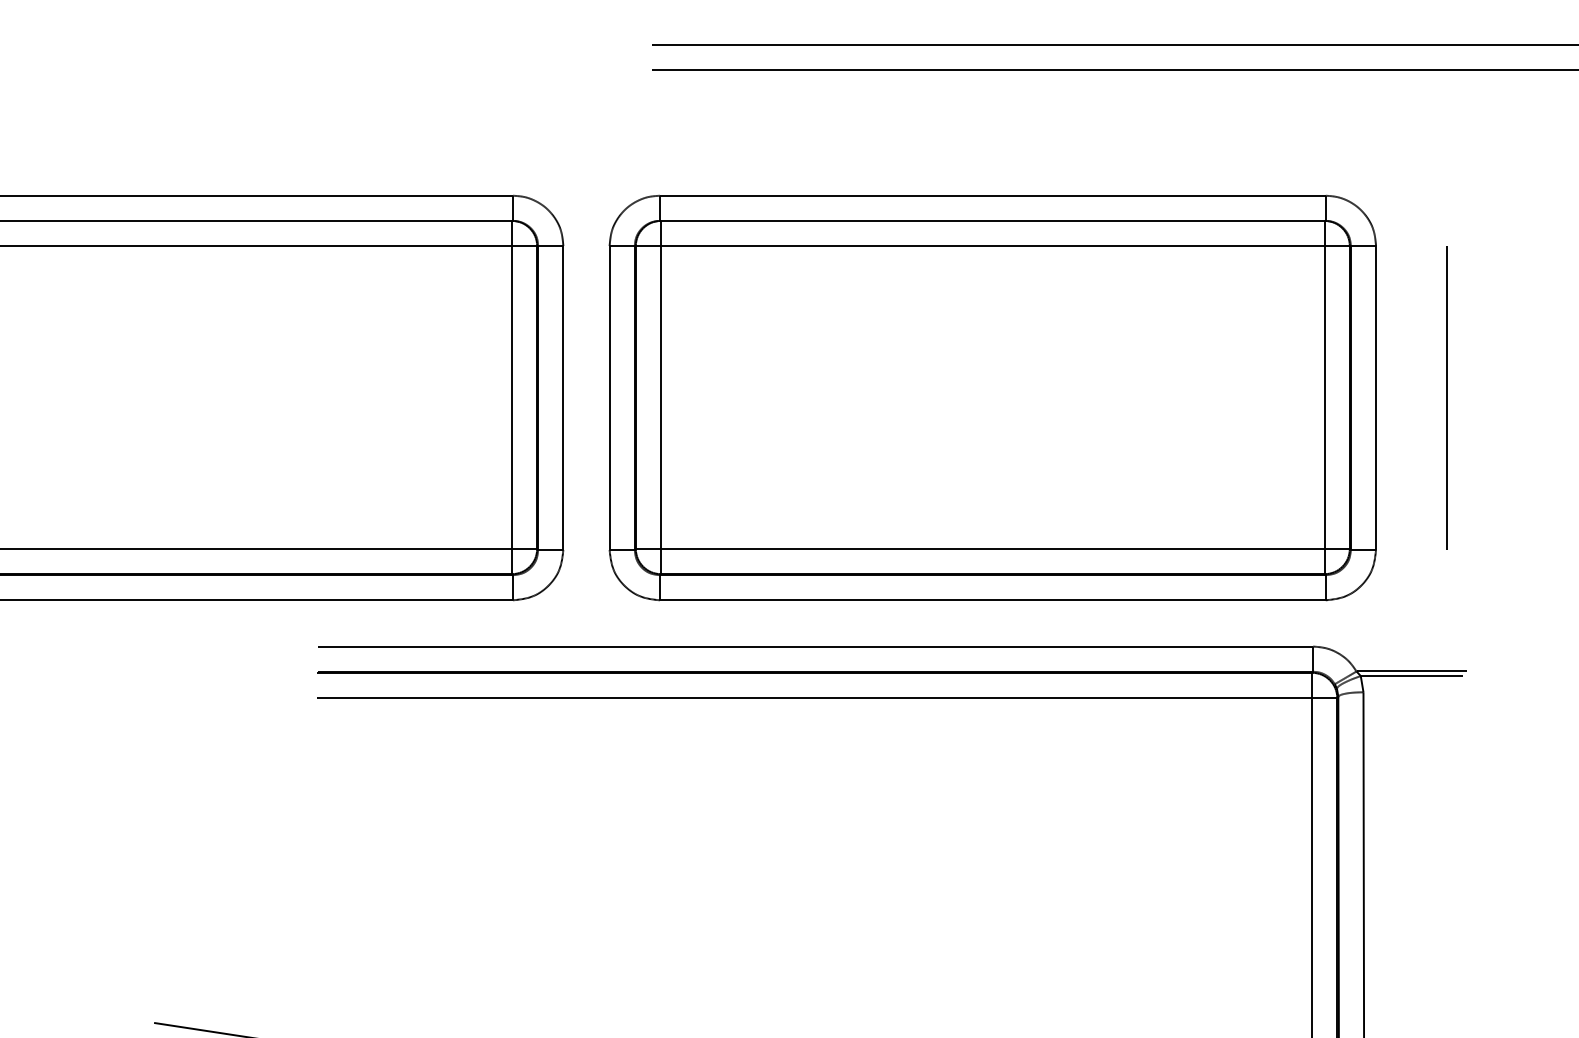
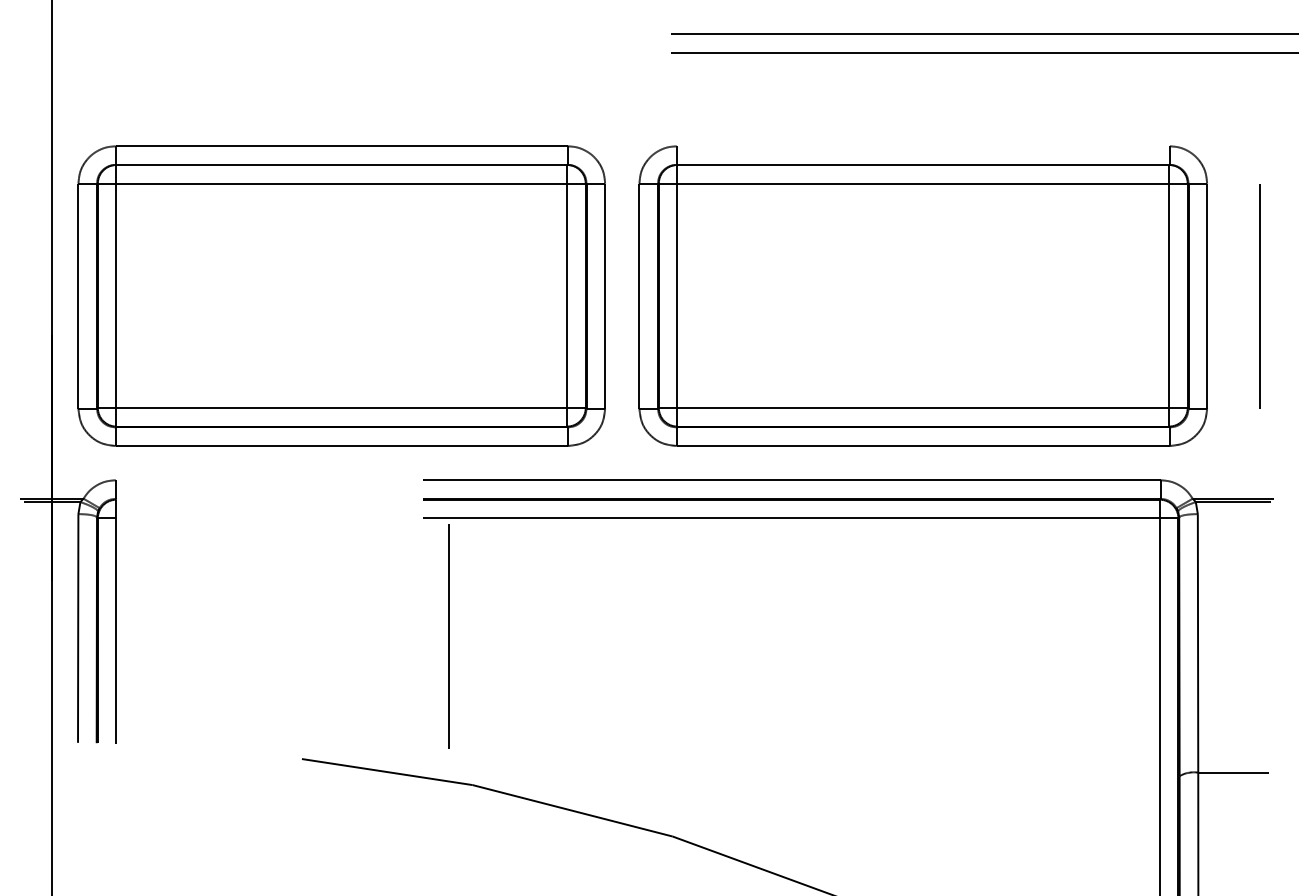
line: (991, 195) -> (922, 146), removed
line: (351, 857) -> (448, 636), added

